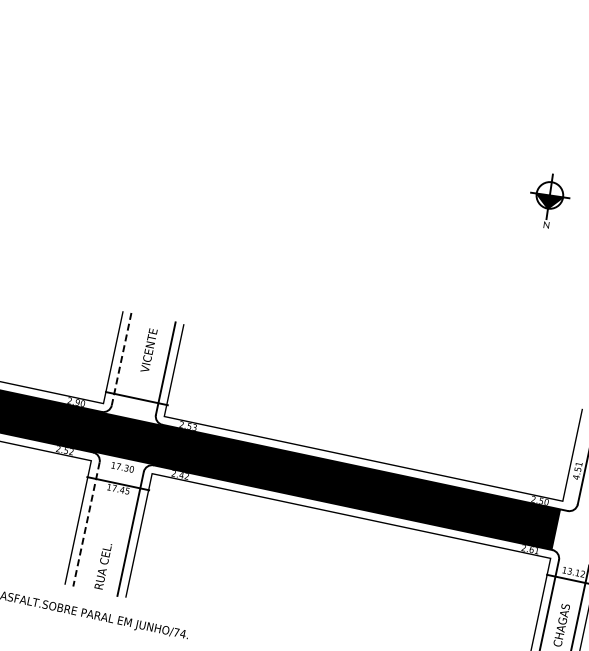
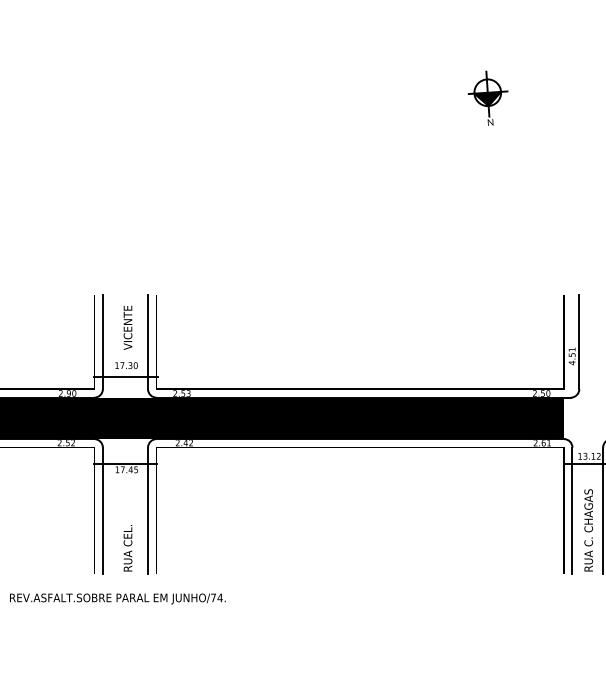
line: (121, 359) -> (102, 342), dashed -> solid
text: (122, 467) -> (126, 365), moved
line: (85, 524) -> (102, 511), dashed -> solid

